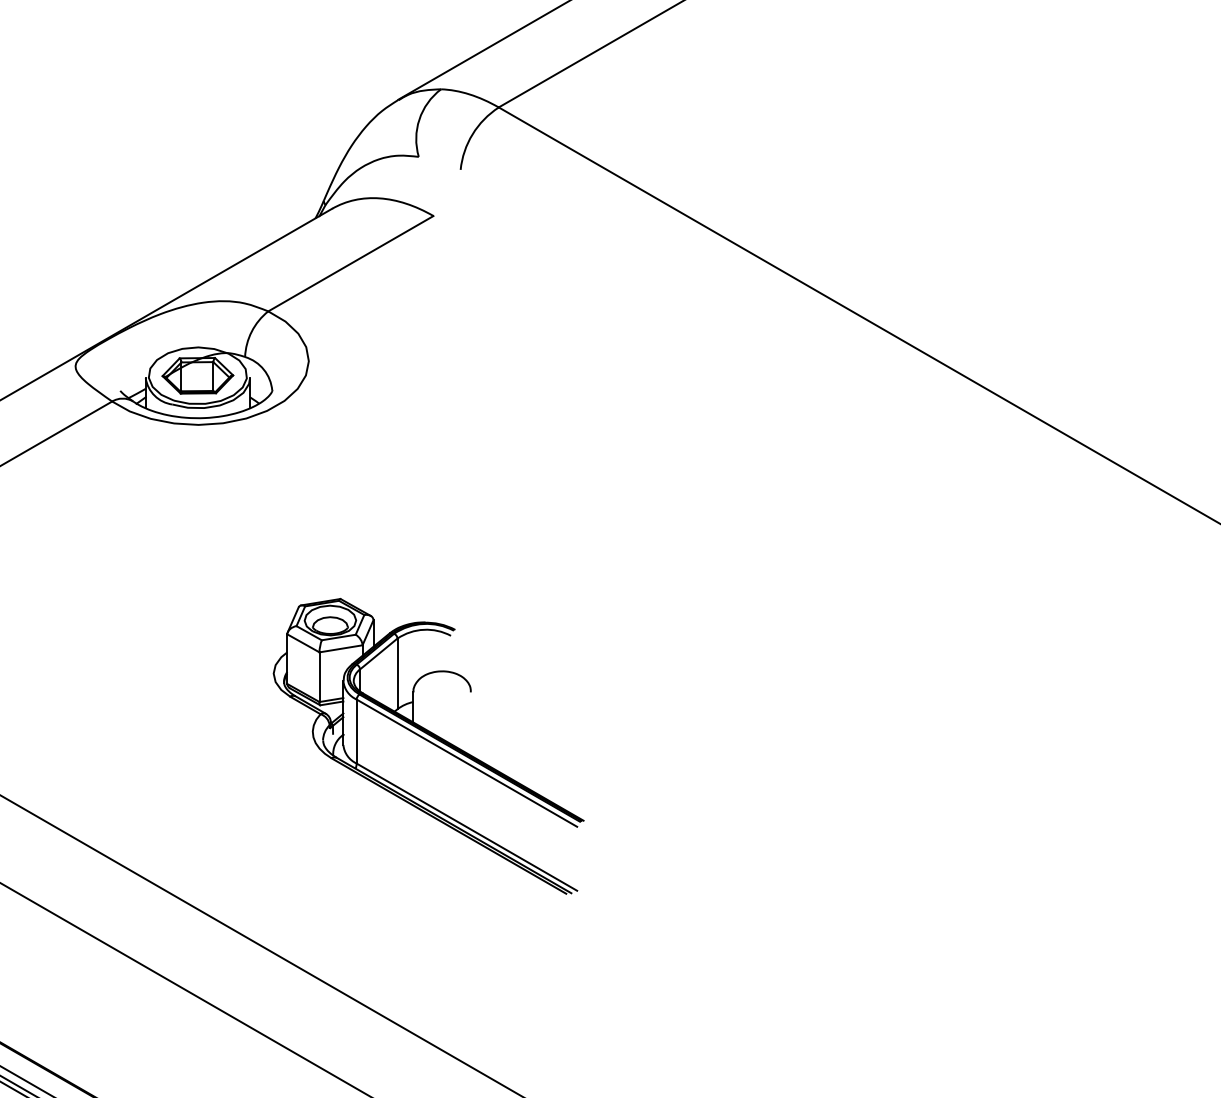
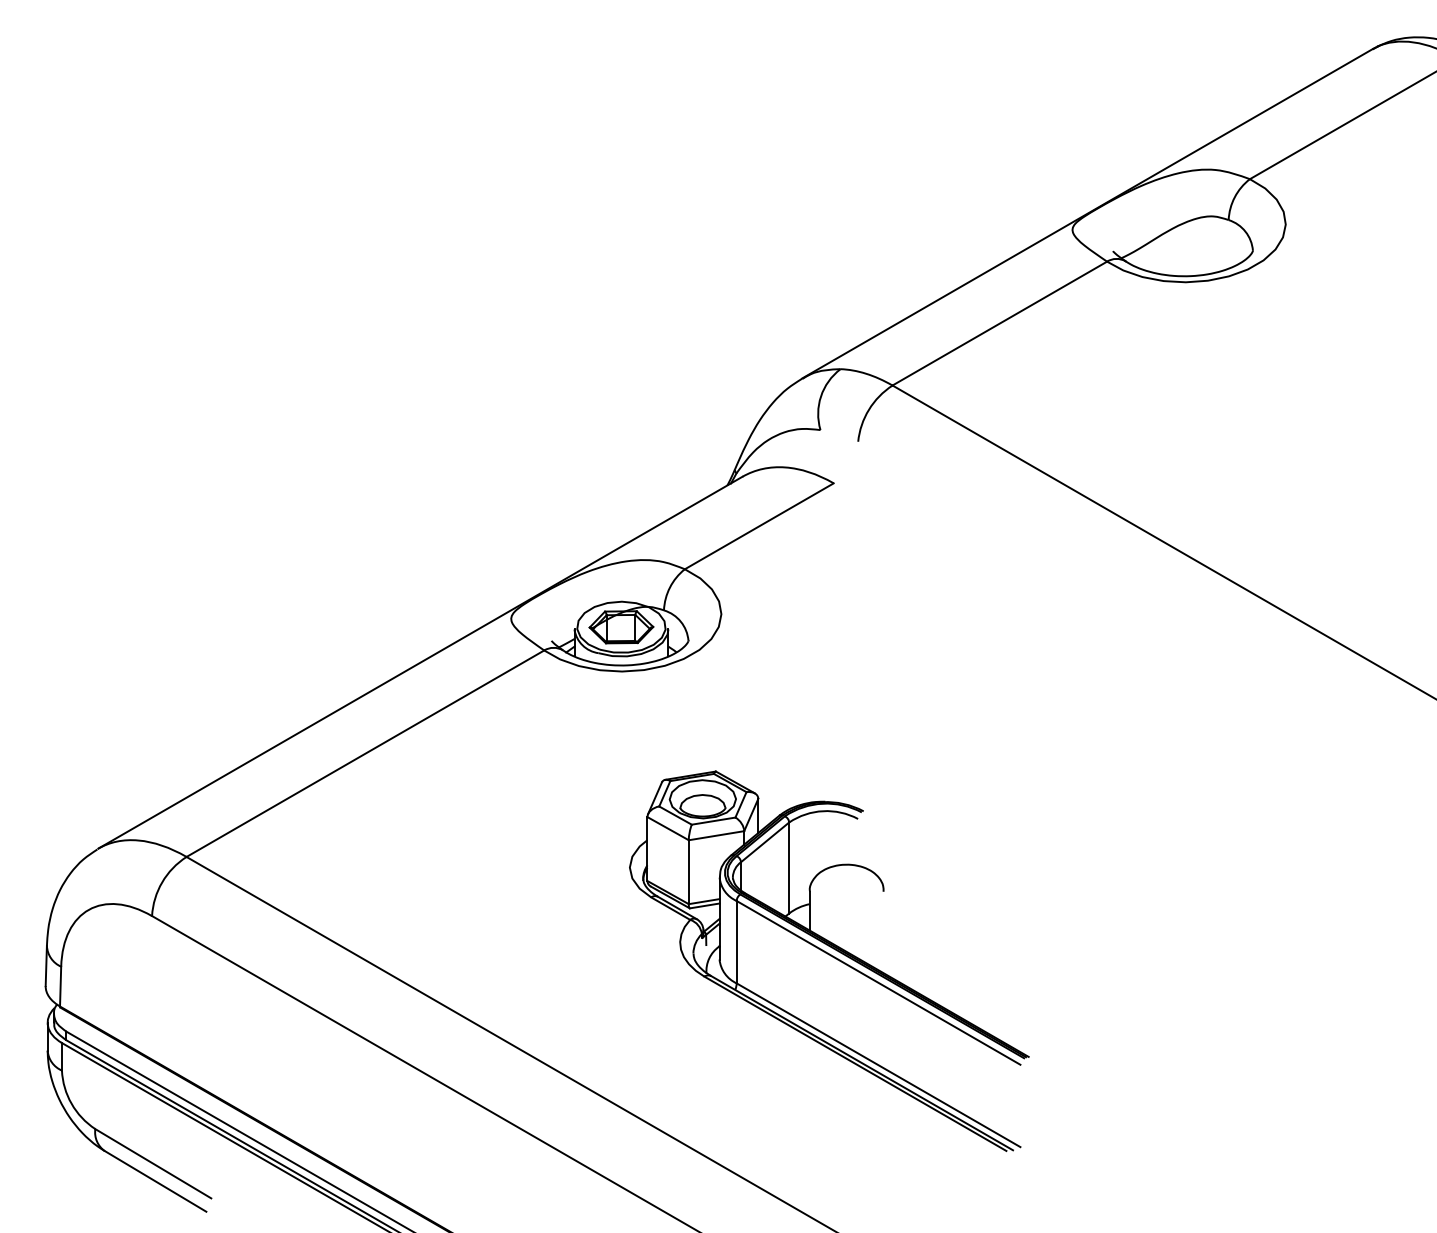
part: (428, 745) -> (829, 960), size x1.43

